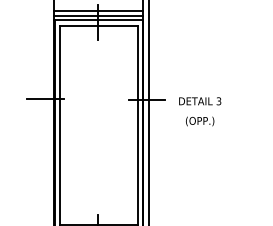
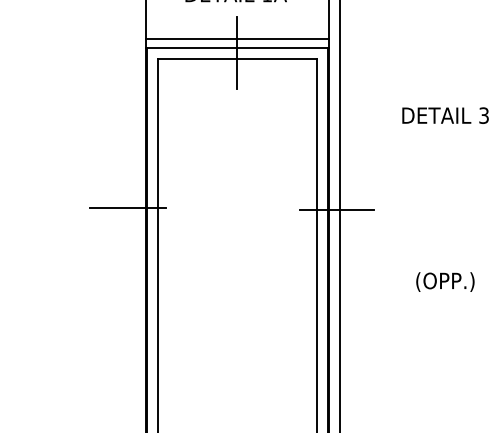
line: (98, 10) -> (237, 27), removed
text: (200, 101) -> (446, 116), moved
text: (200, 121) -> (446, 282), moved

